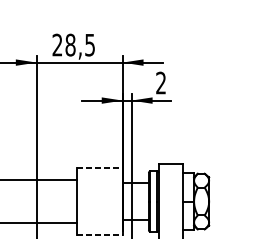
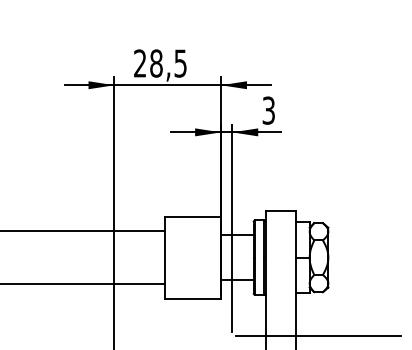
text: (160, 82) -> (268, 110), 2 -> 3
line: (100, 168) -> (193, 216), dashed -> solid
line: (100, 234) -> (193, 298), dashed -> solid

